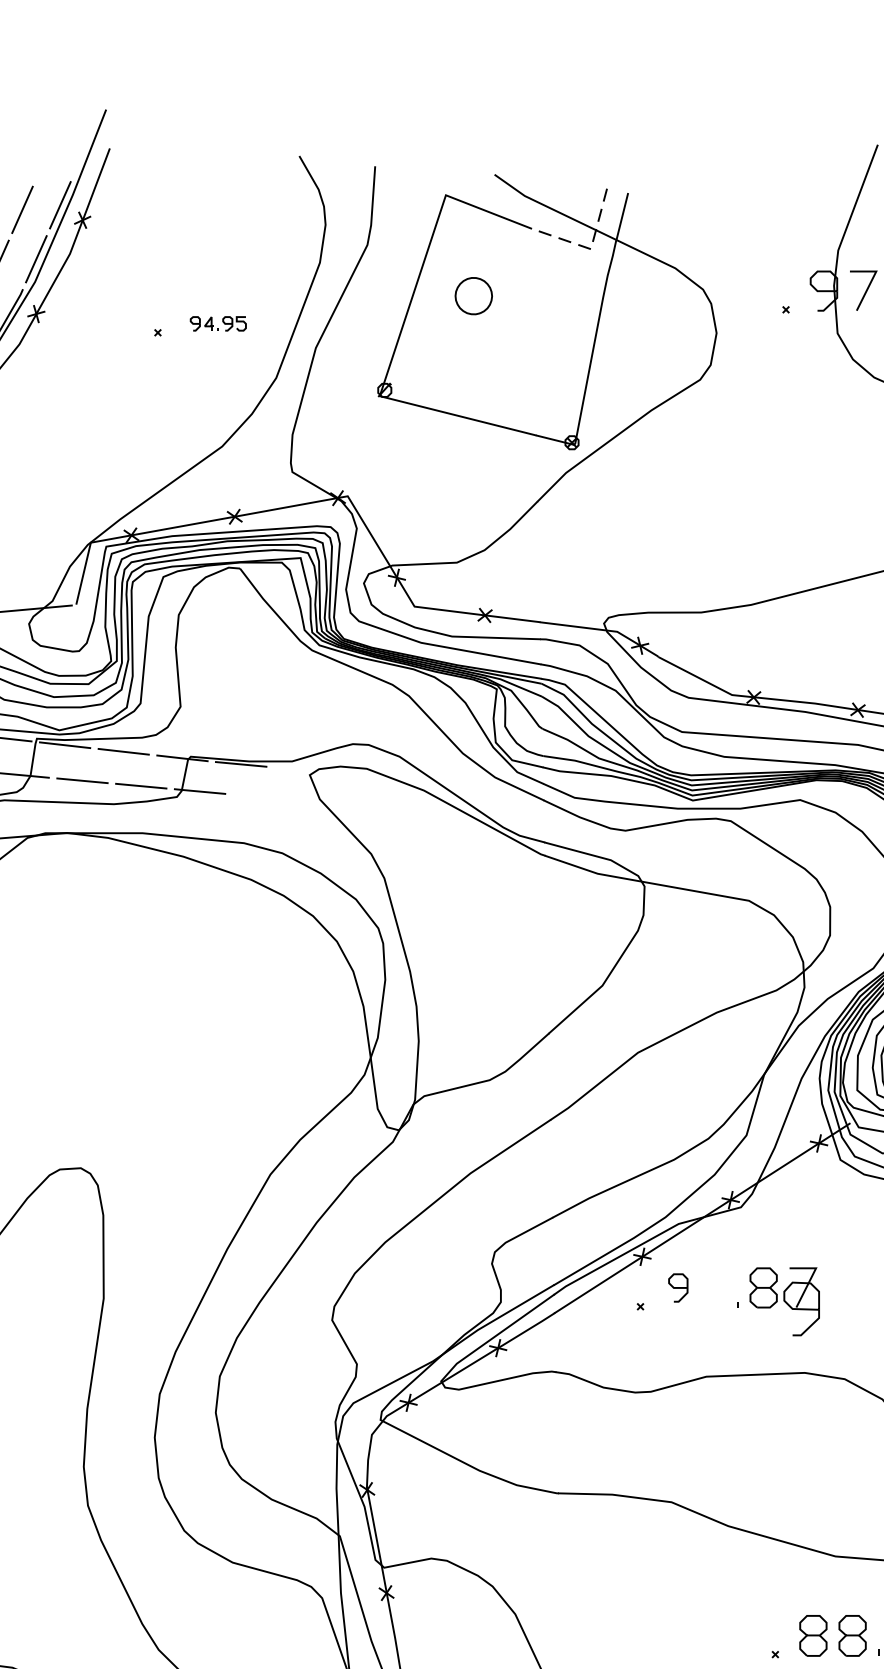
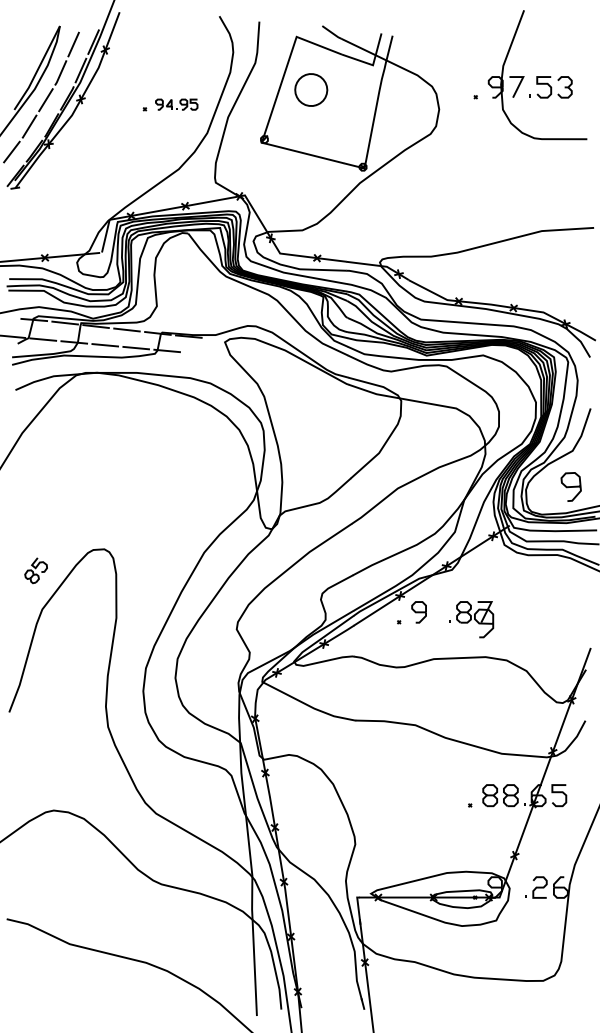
line: (591, 249) -> (373, 65), dashed -> solid
part: (474, 295) -> (311, 89), size x1.67
part: (217, 323) -> (176, 104), size x1.43
part: (677, 1288) -> (418, 612), size x1.43

